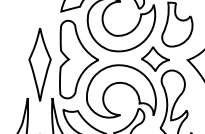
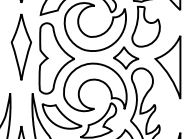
part: (40, 64) -> (21, 46), moved

